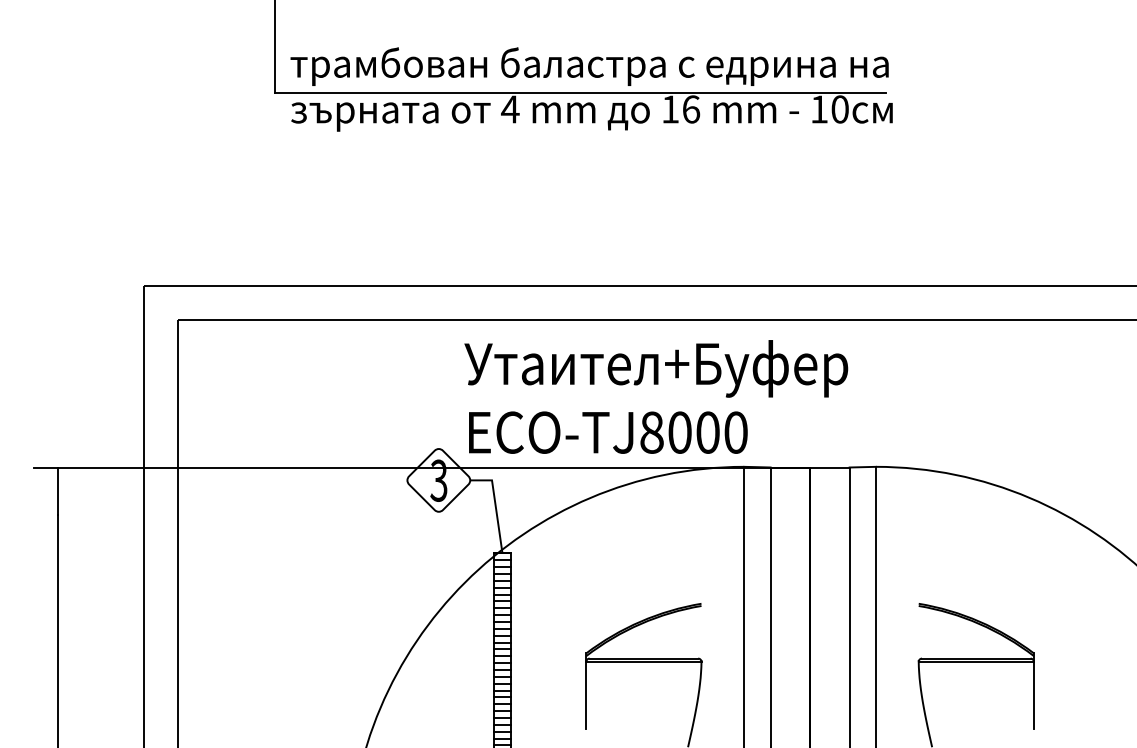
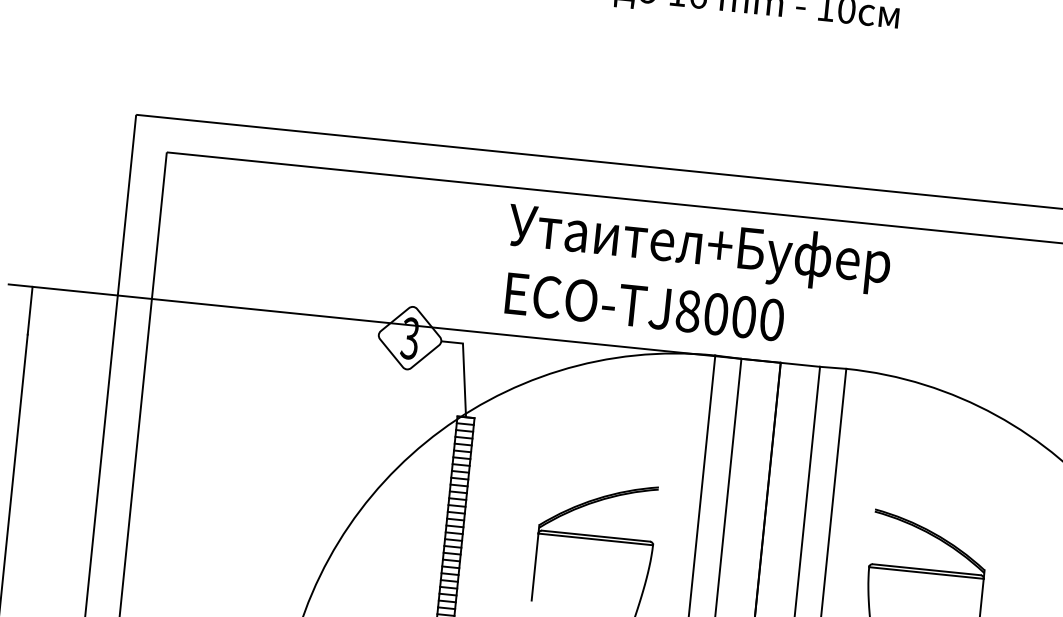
text: (656, 396) -> (696, 275), moved

